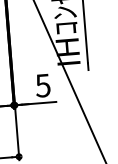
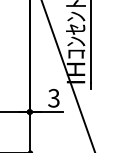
text: (42, 84) -> (53, 97), 5 -> 3

